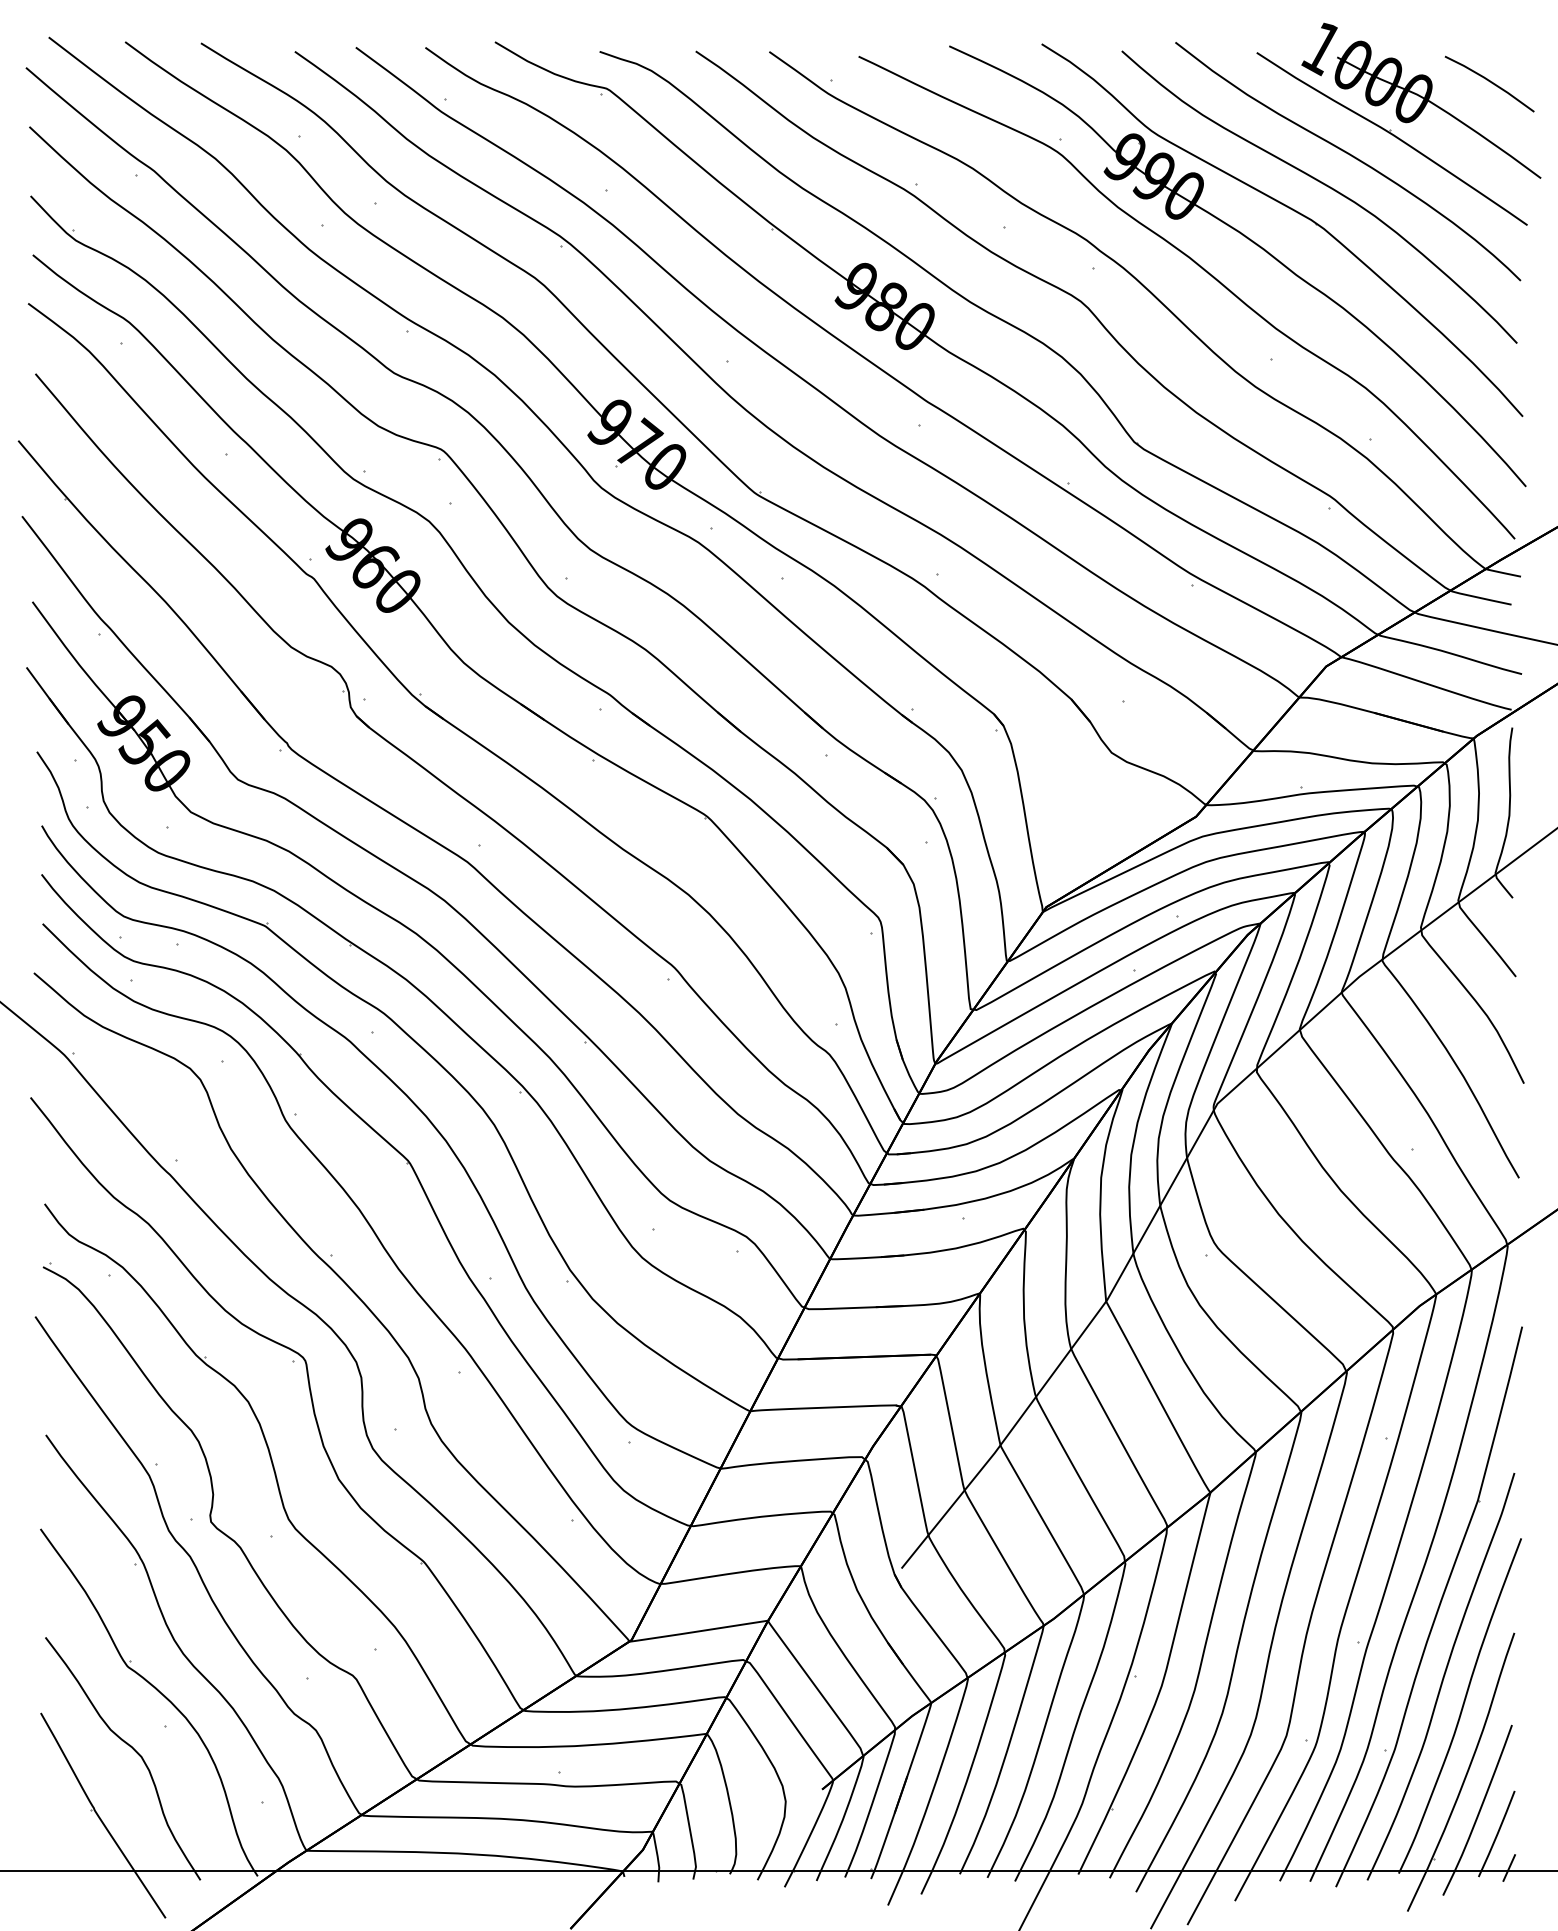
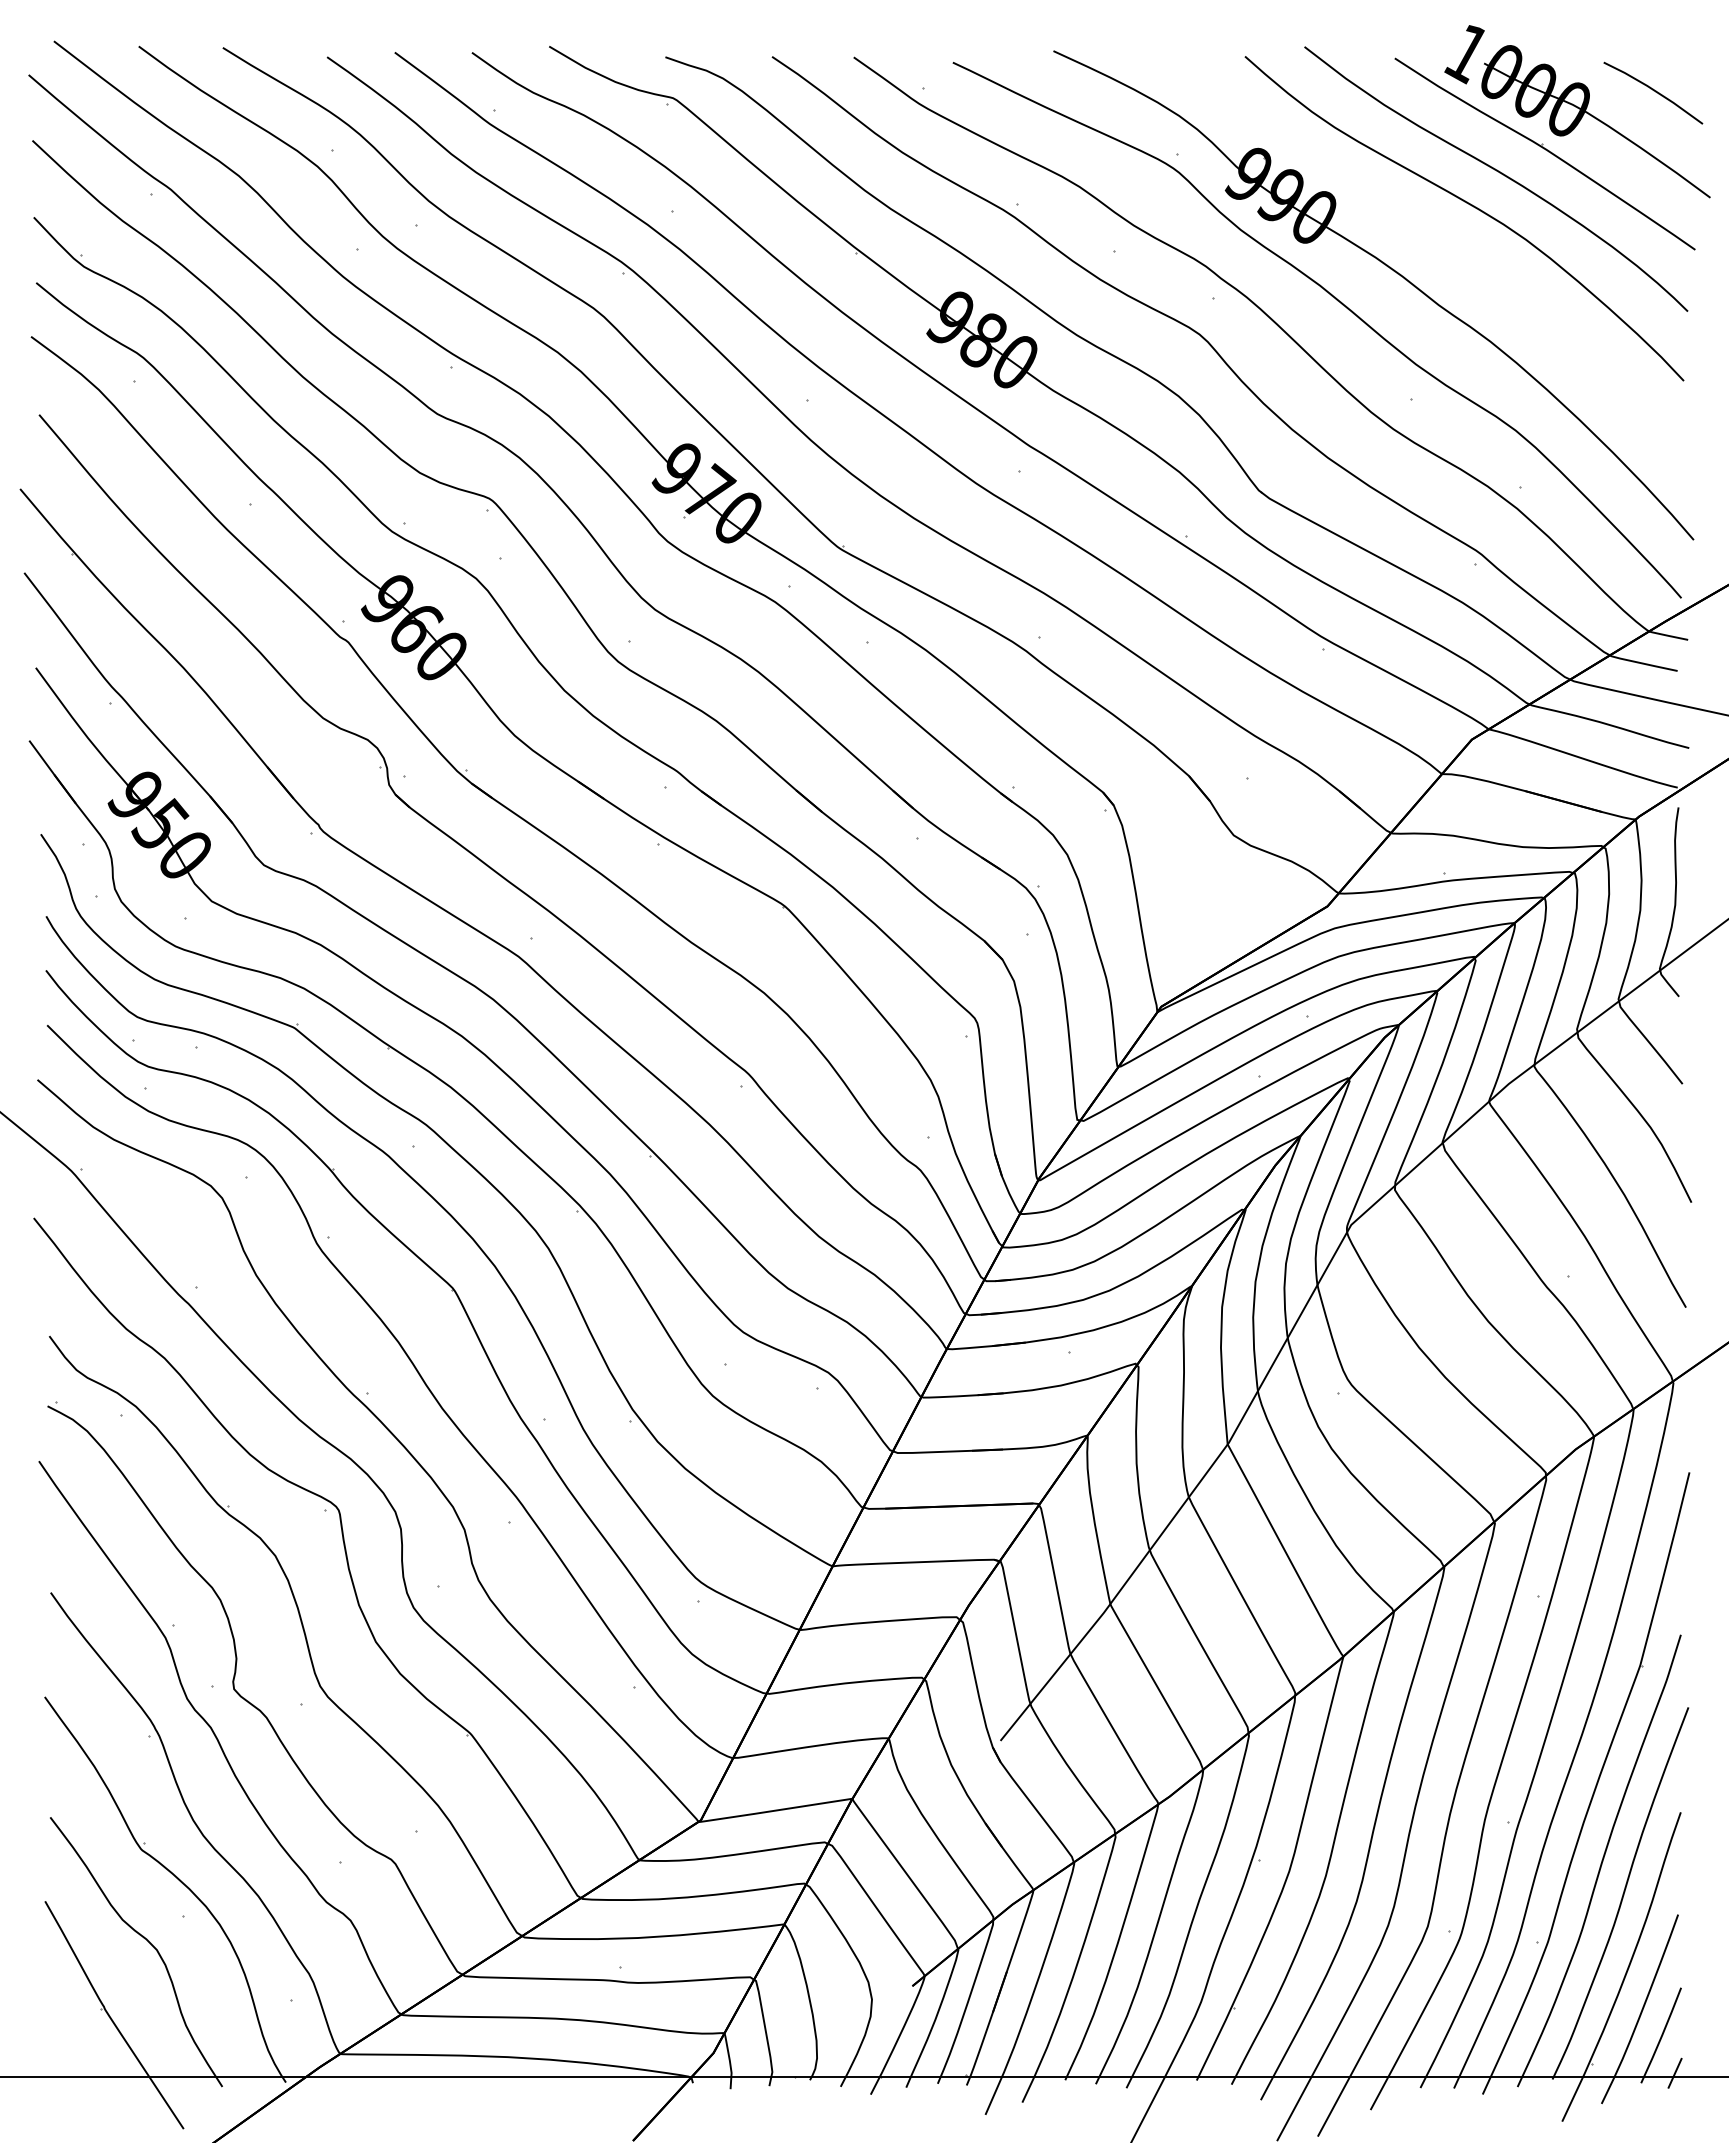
part: (1292, 210) -> (1434, 233), removed

